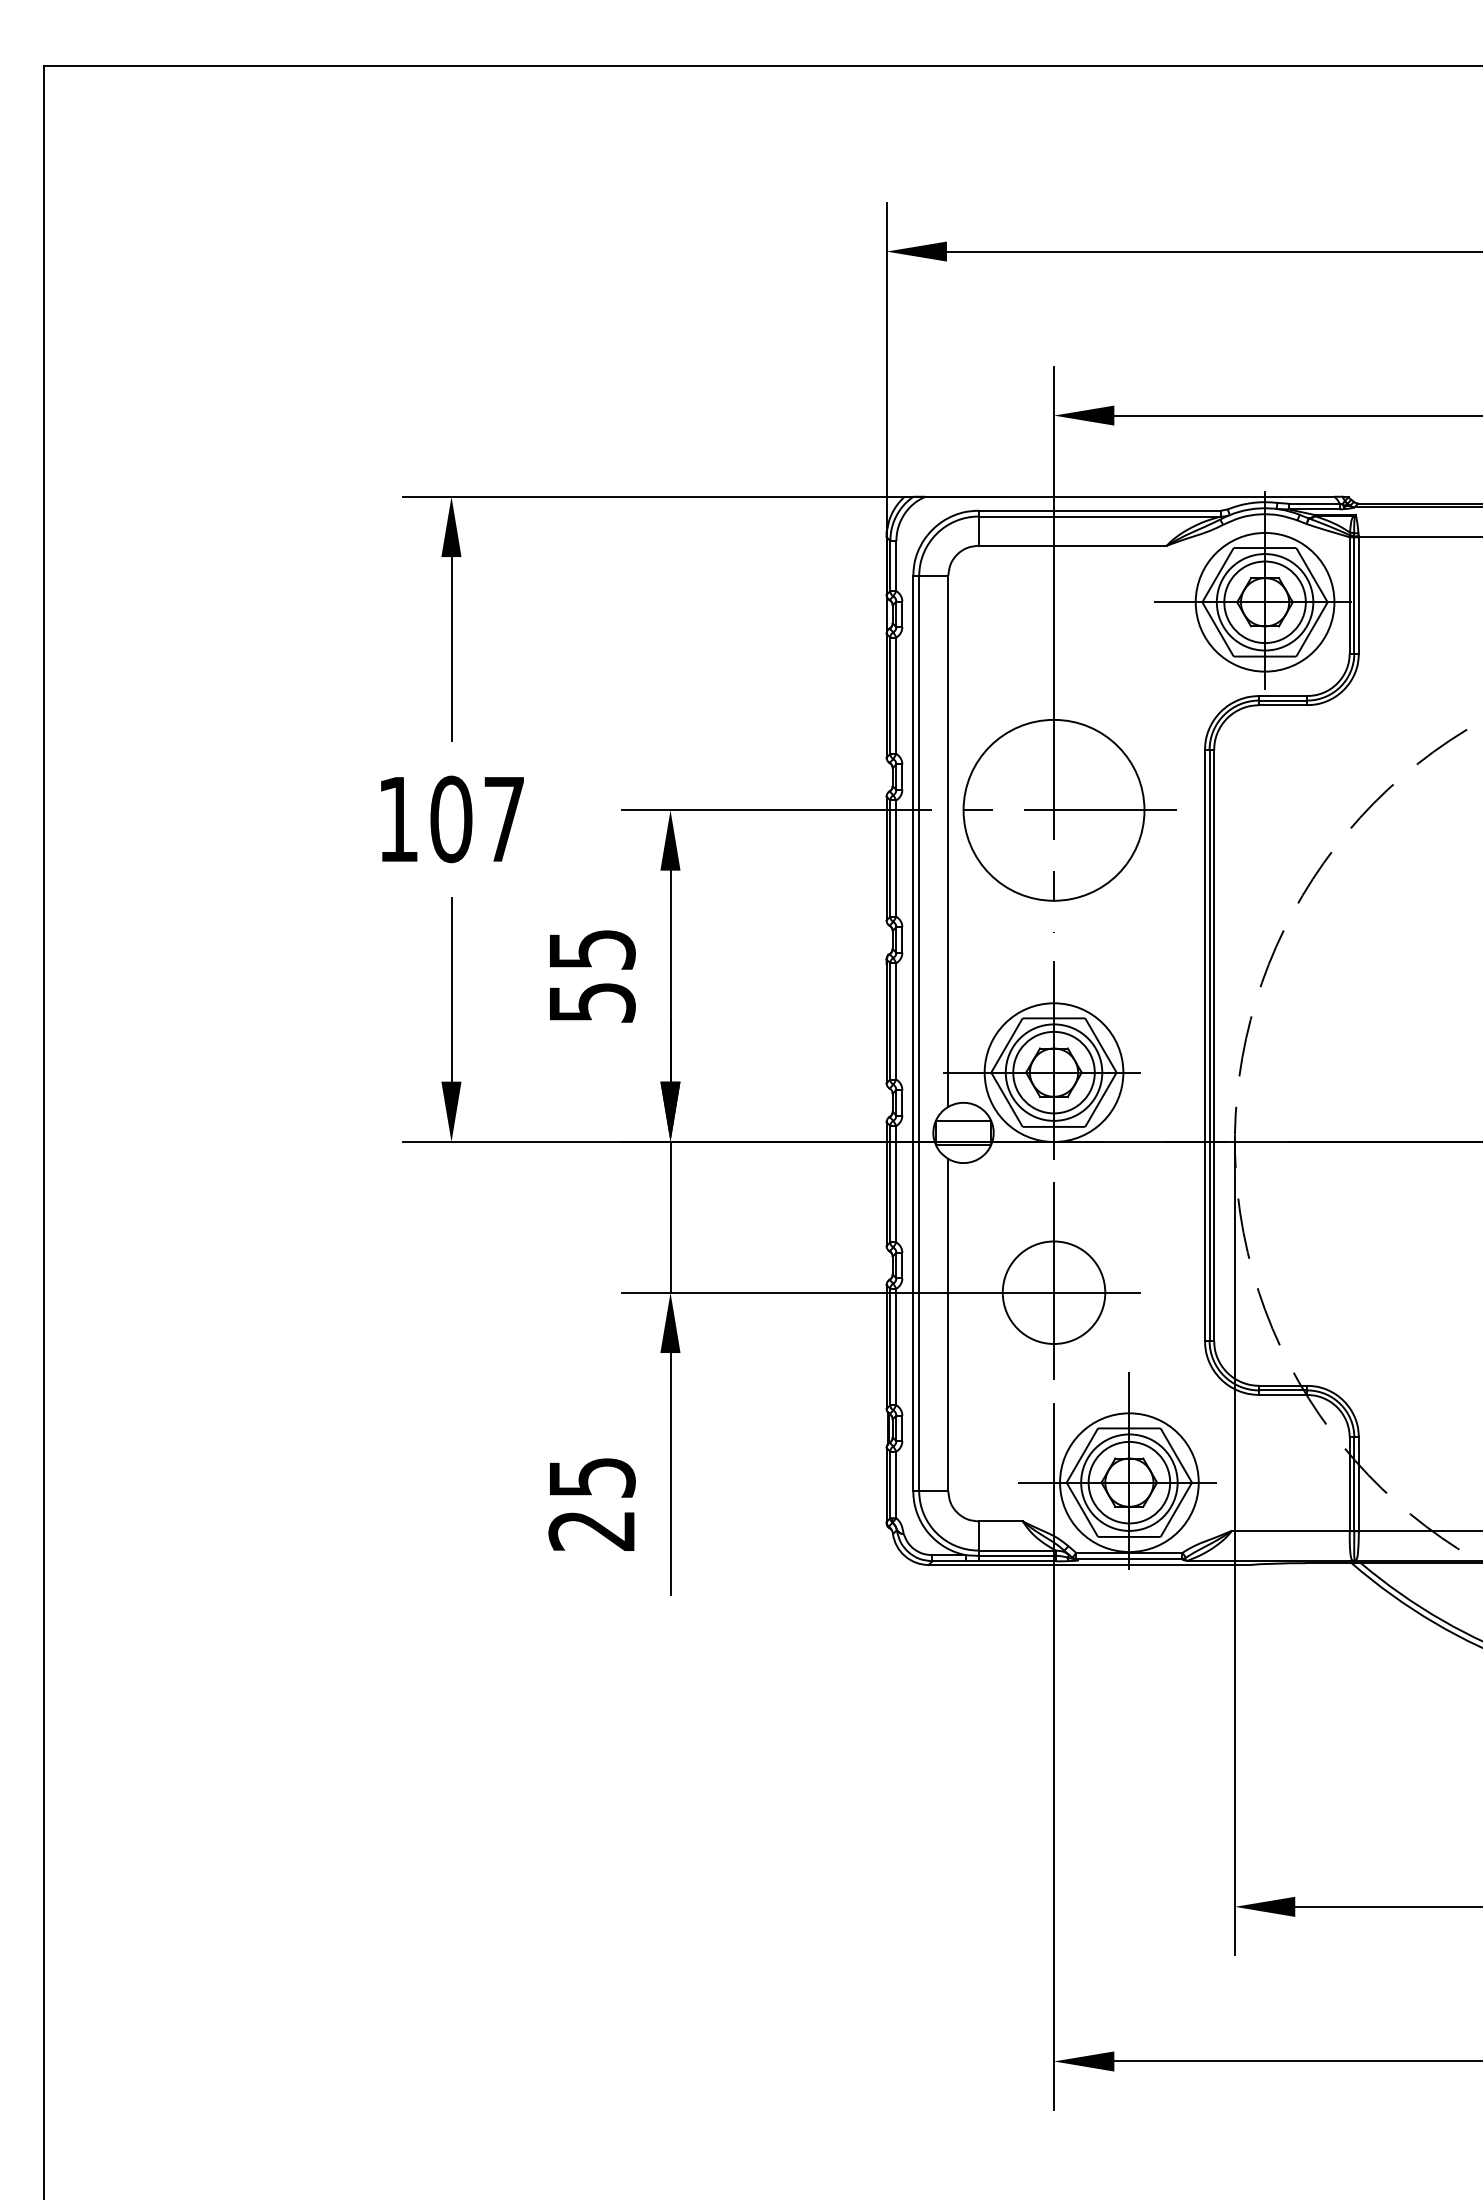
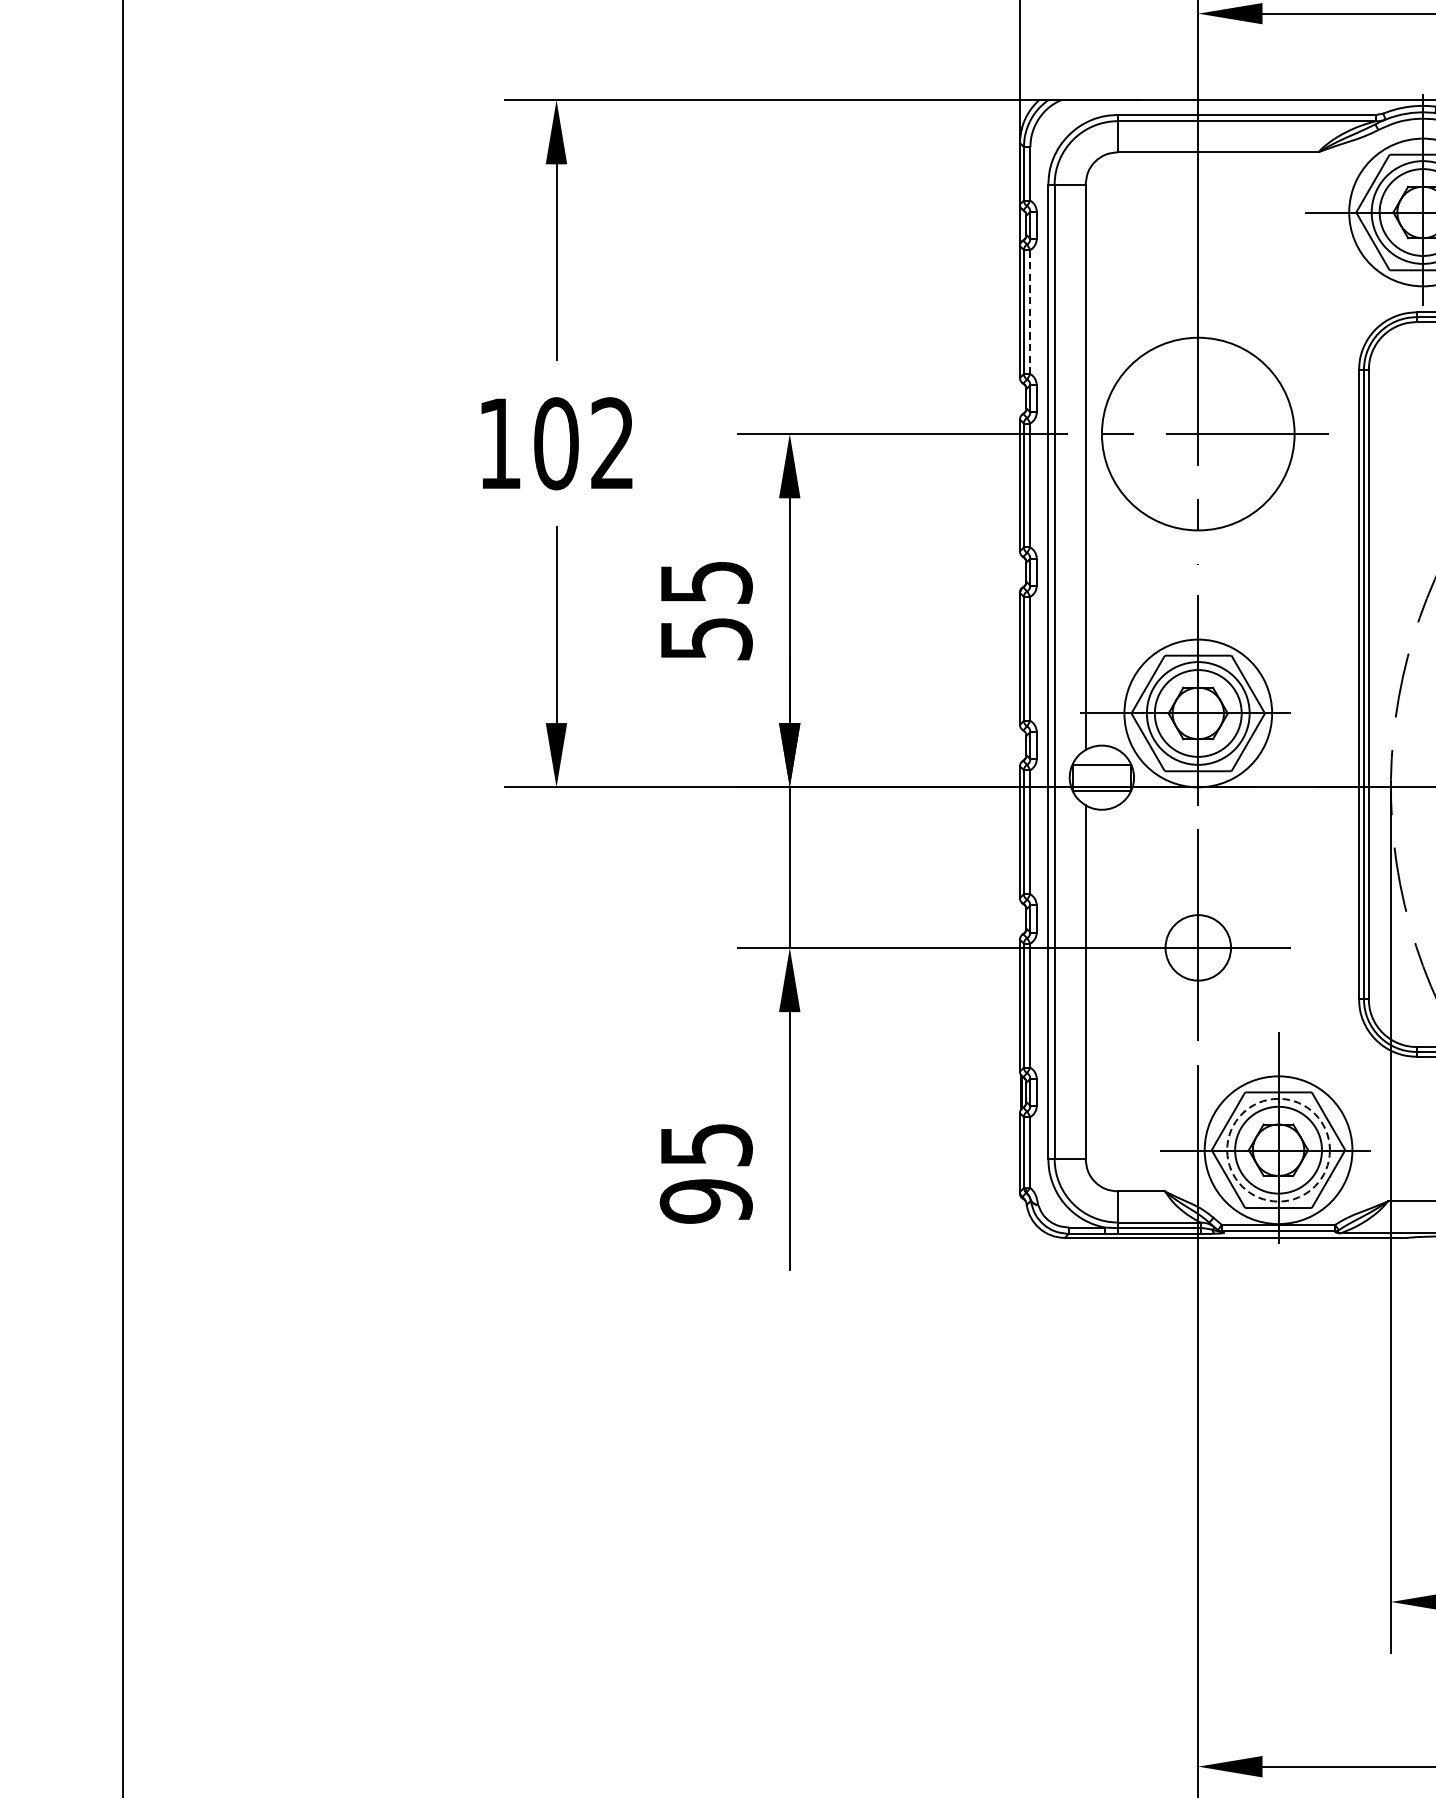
line: (896, 696) -> (1030, 312), solid -> dashed
text: (503, 818) -> (611, 442), 107 -> 102
circle: (1053, 1292) -> (1197, 947), size x0.6
circle: (1129, 1482) -> (1278, 1150), solid -> dashed
text: (591, 1530) -> (705, 1201), 25 -> 95

